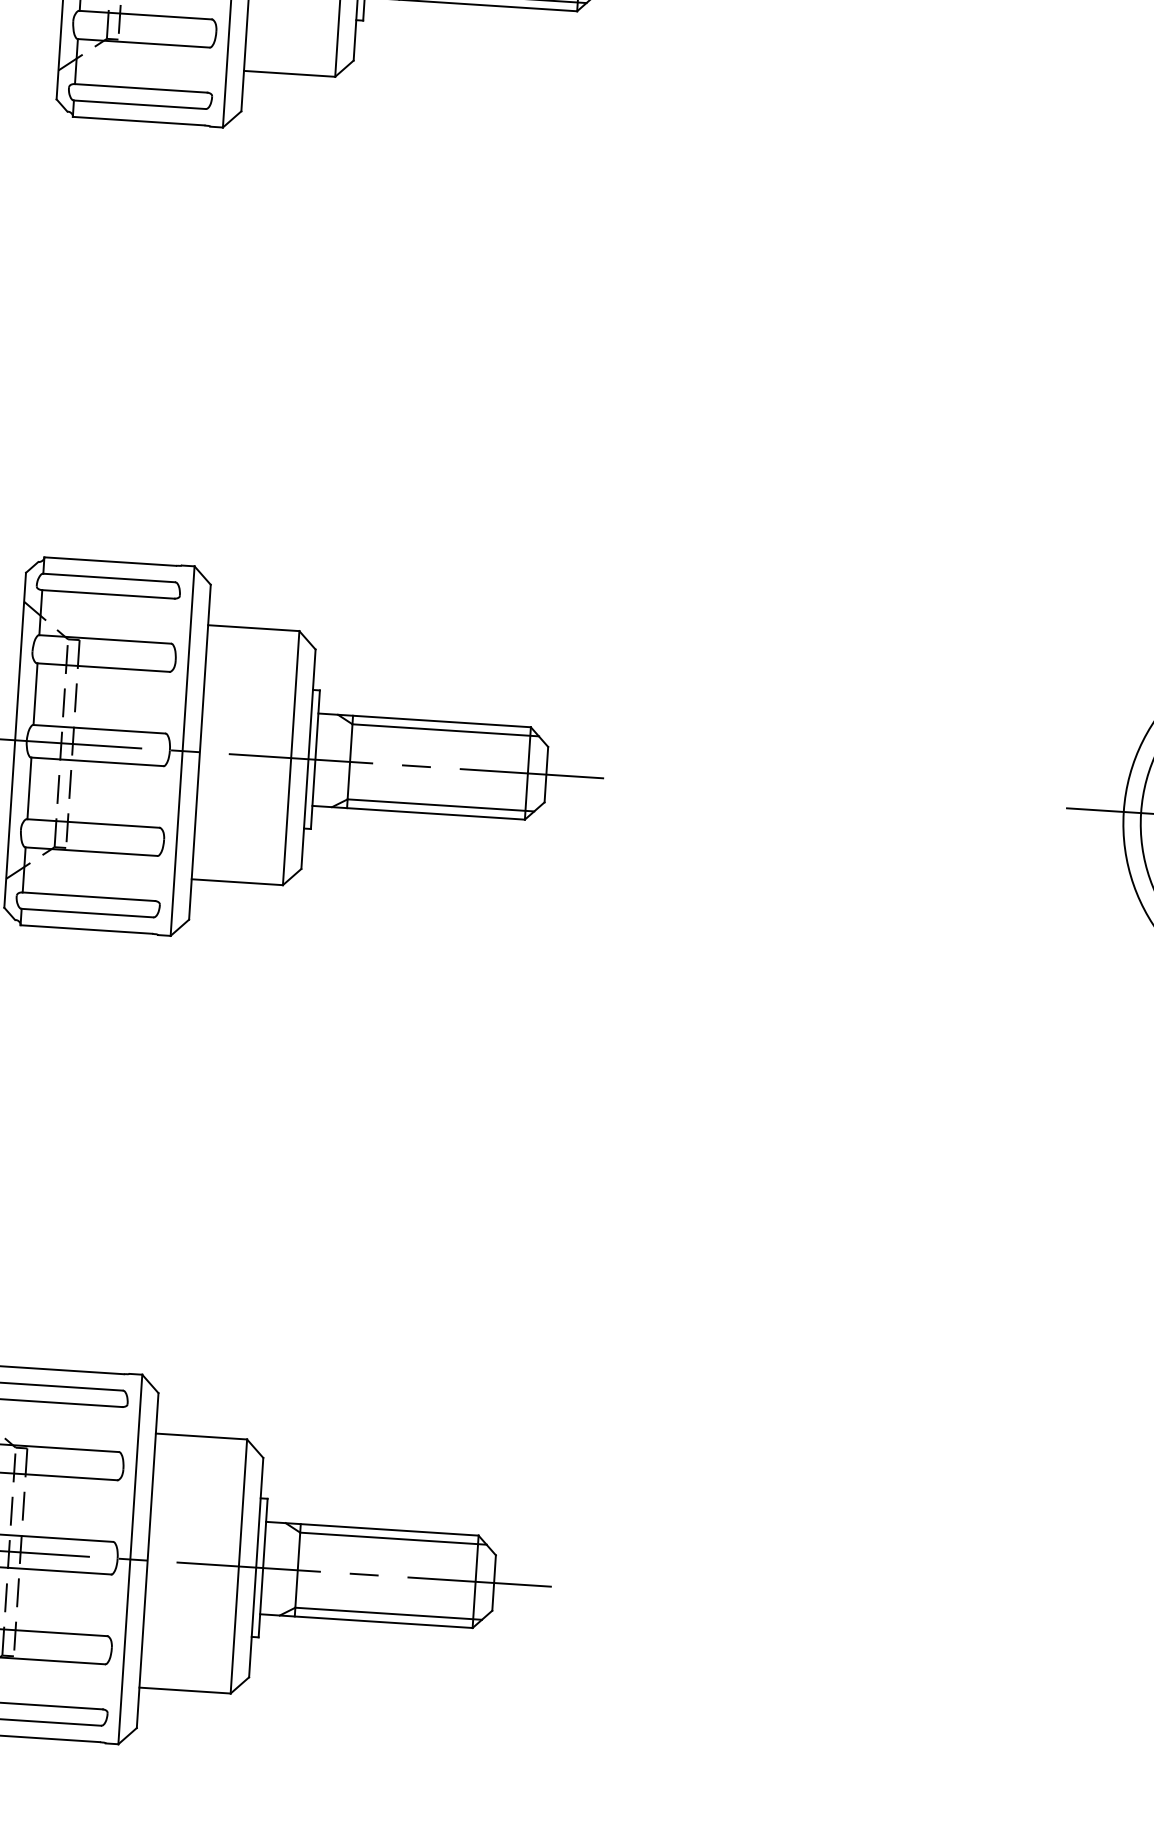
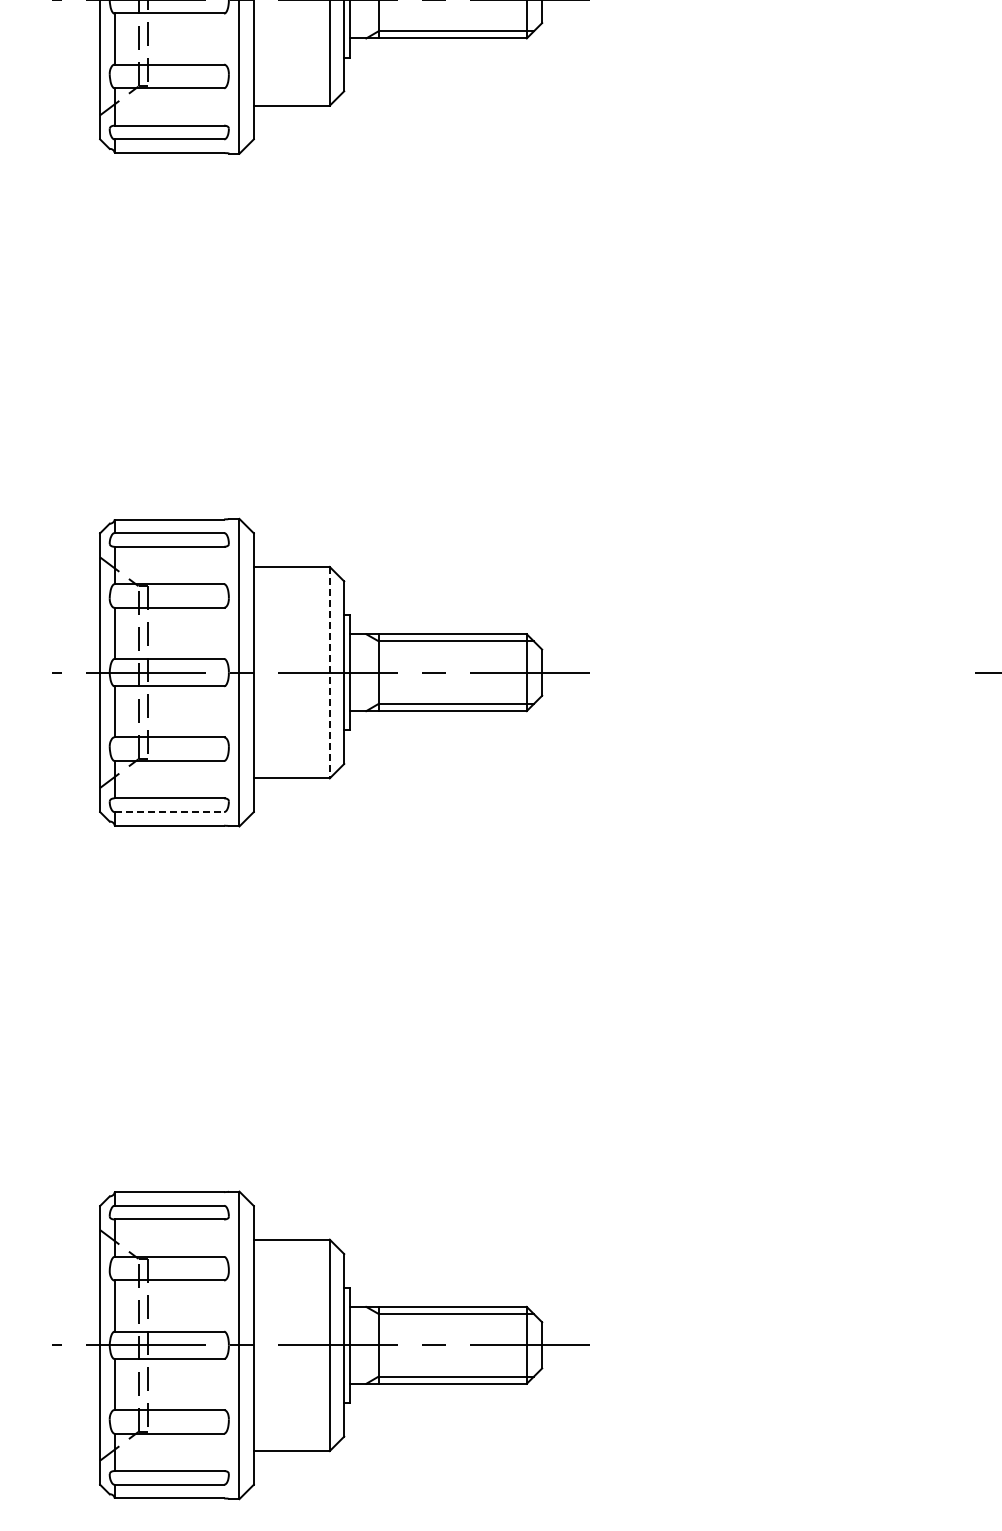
line: (290, 757) -> (329, 672), solid -> dashed
line: (87, 913) -> (169, 812), solid -> dashed

